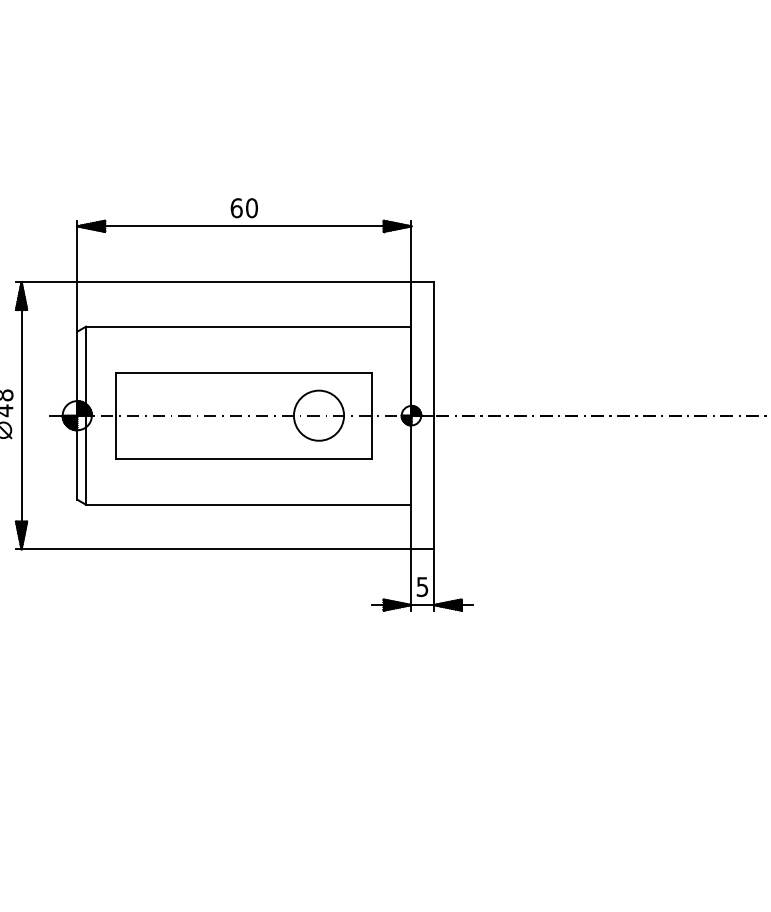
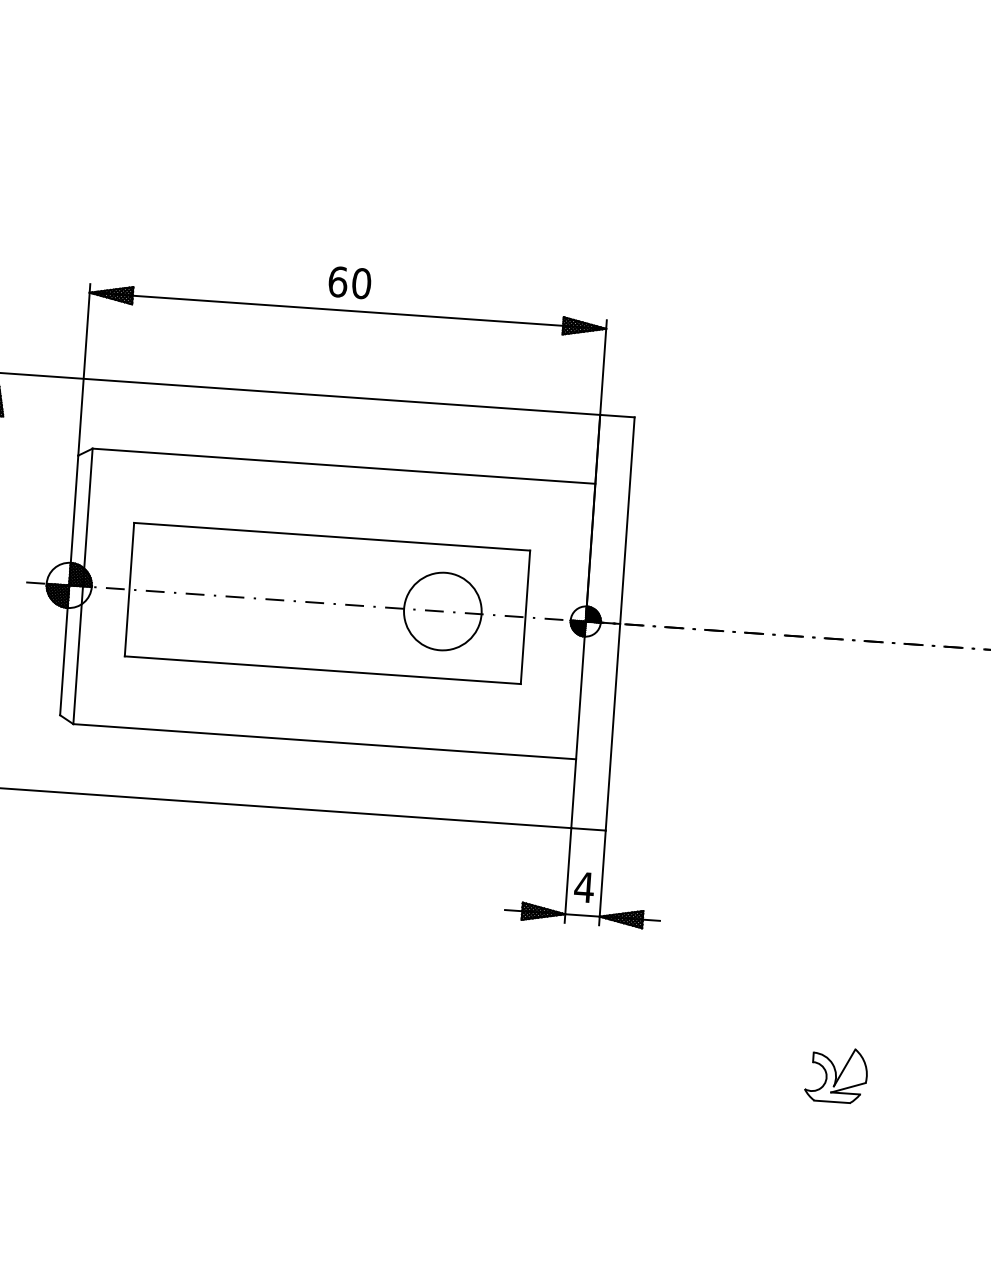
text: (422, 586) -> (584, 886), 5 -> 4
part: (593, 696) -> (836, 1075), added

